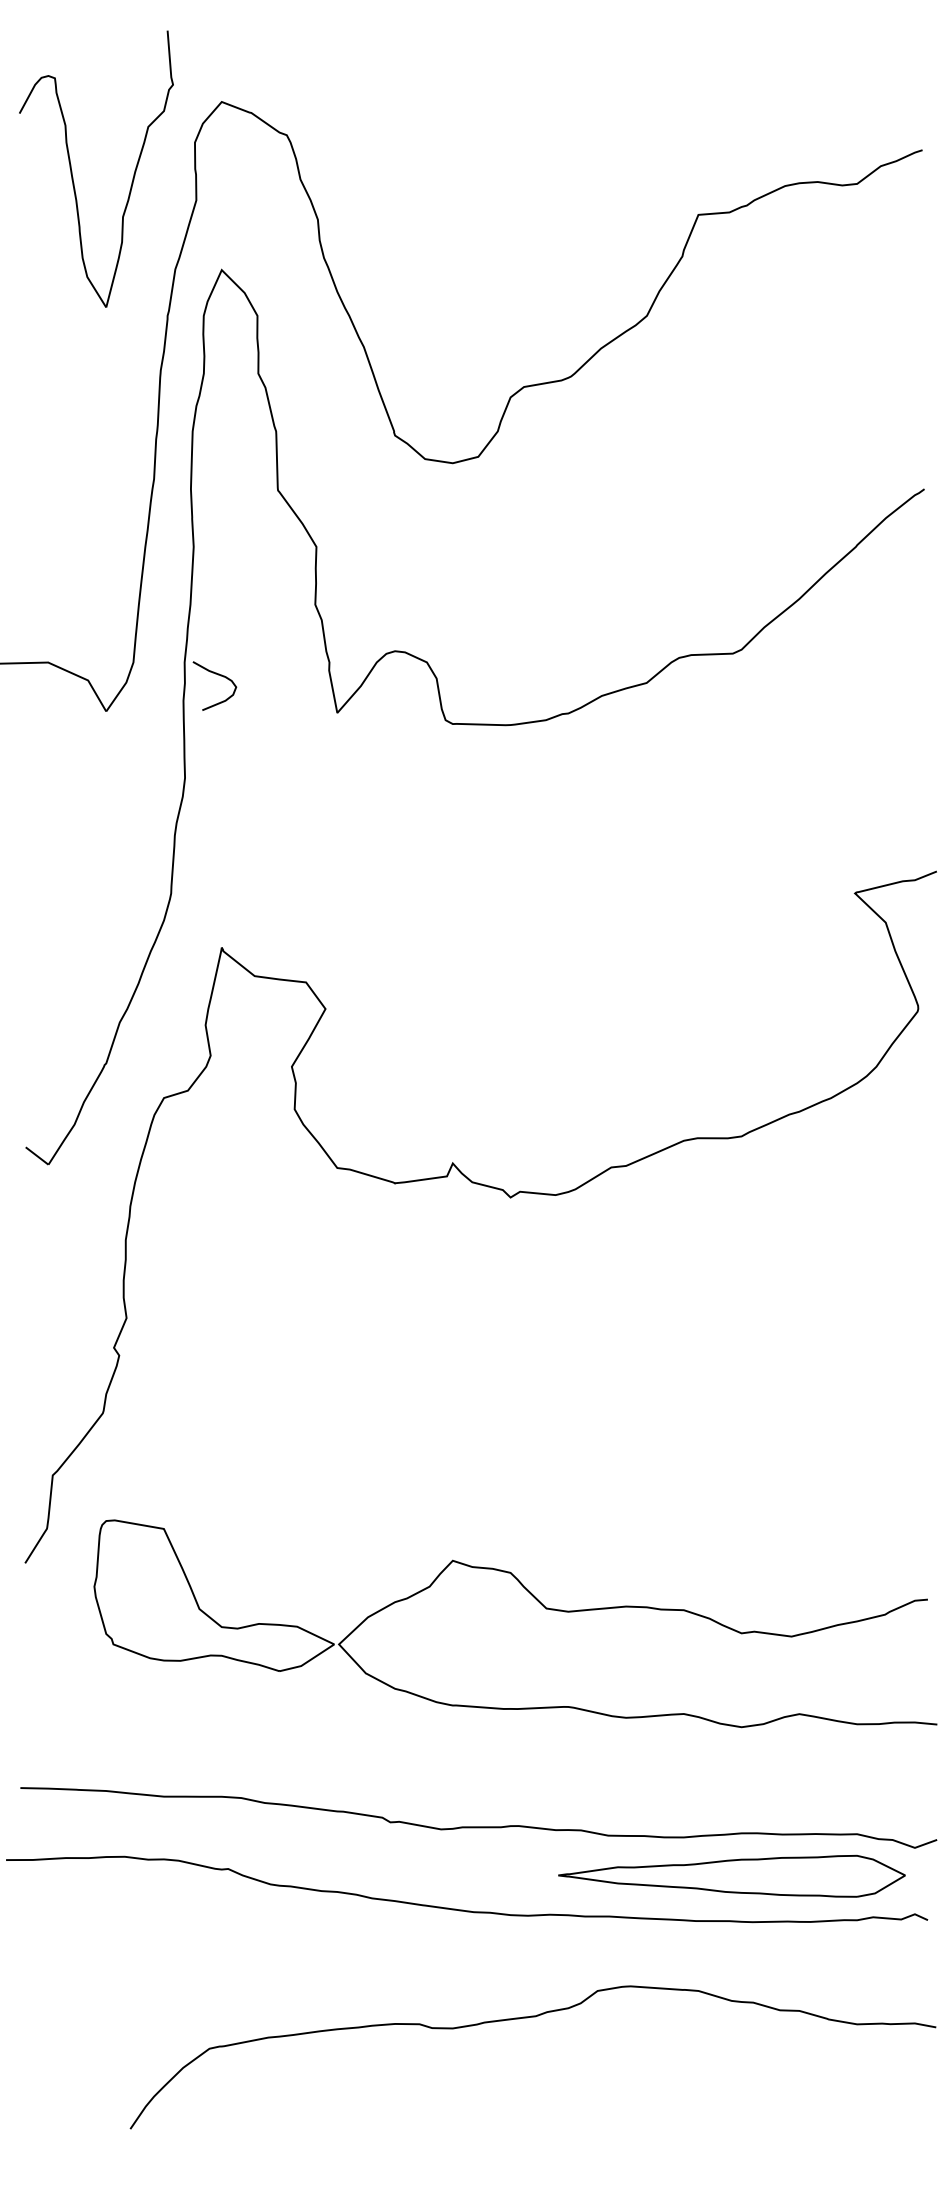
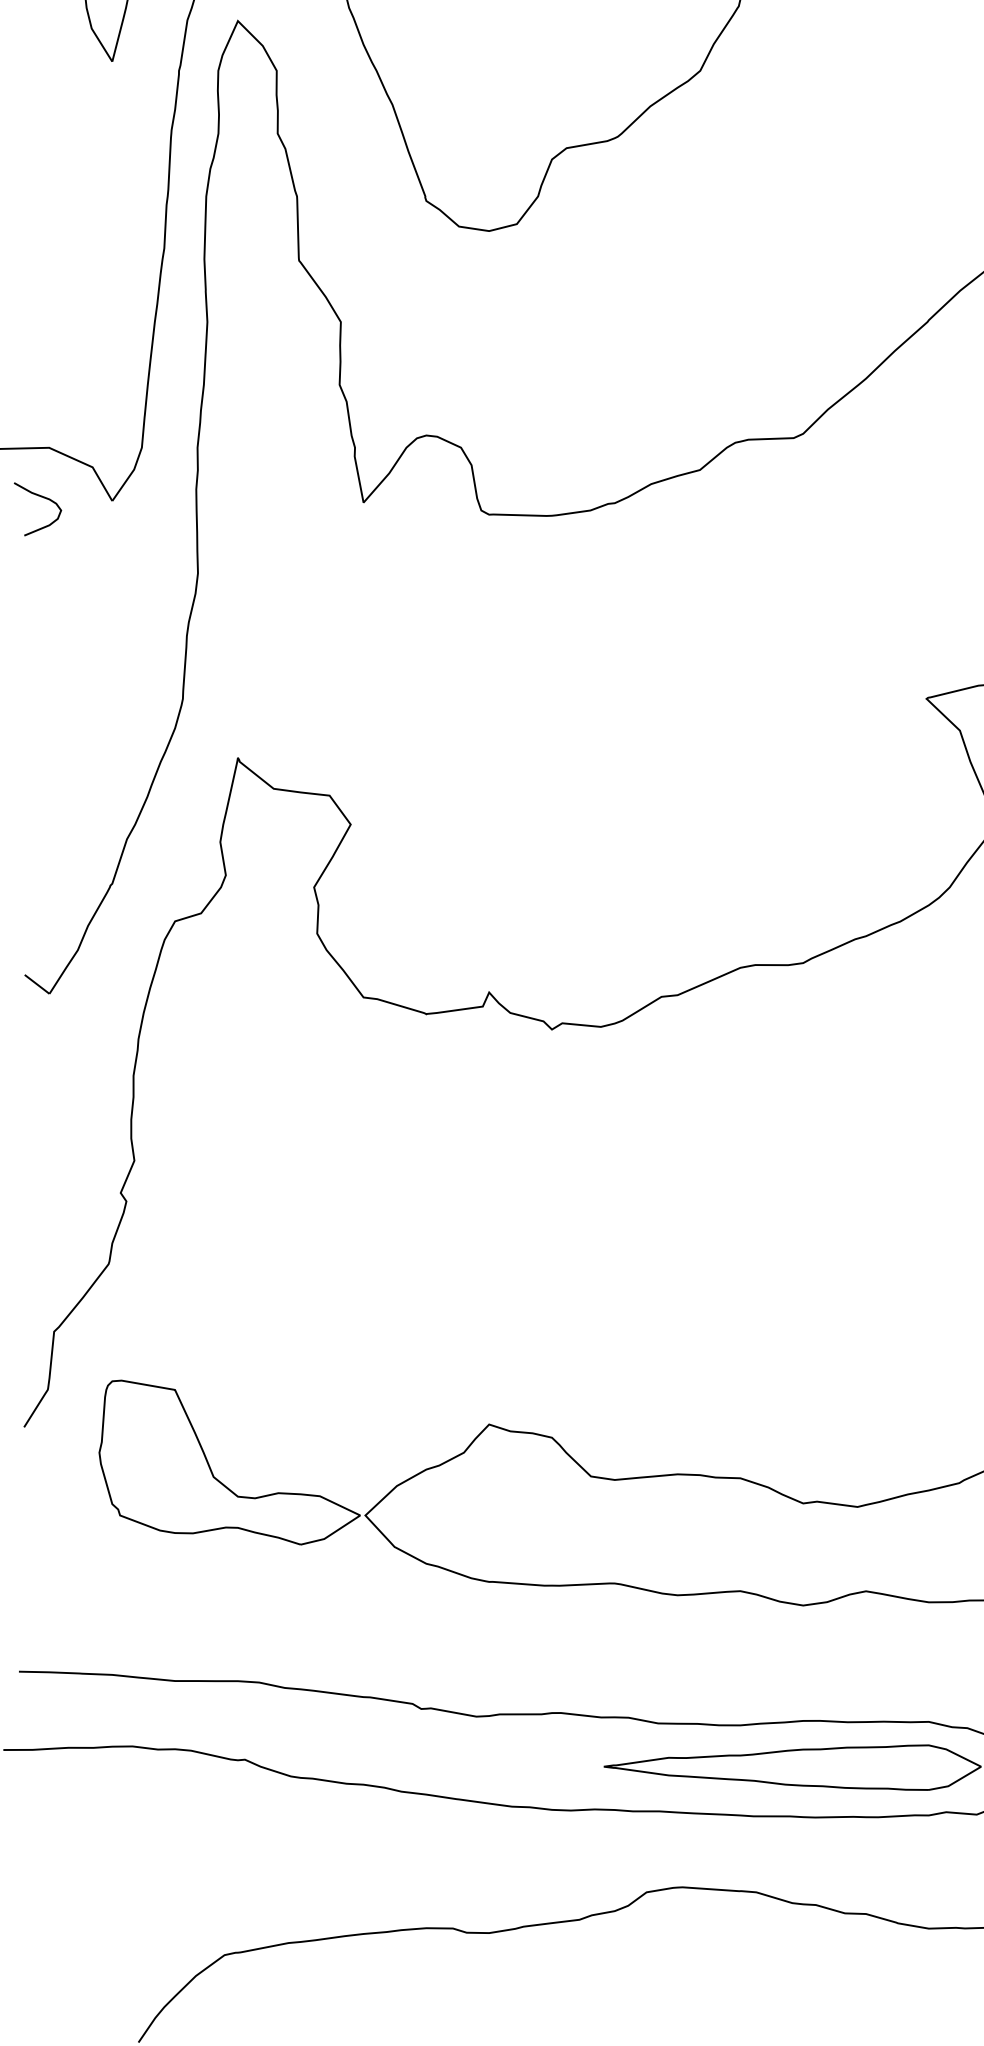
curve: (218, 675) -> (41, 497), moved

